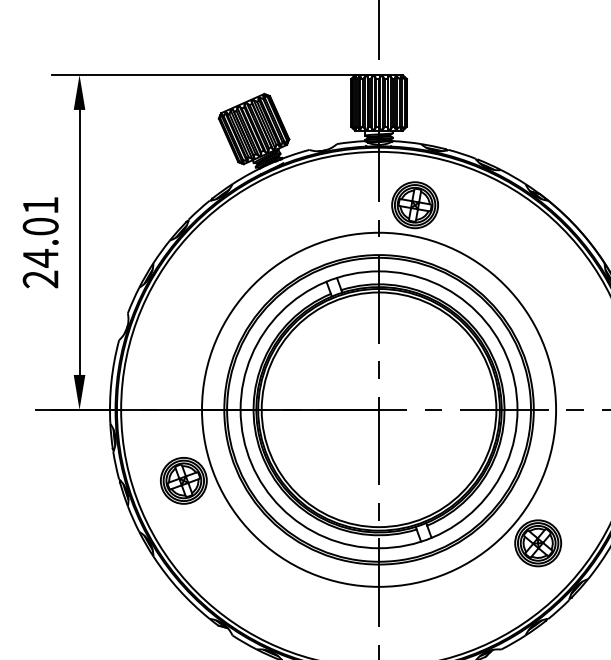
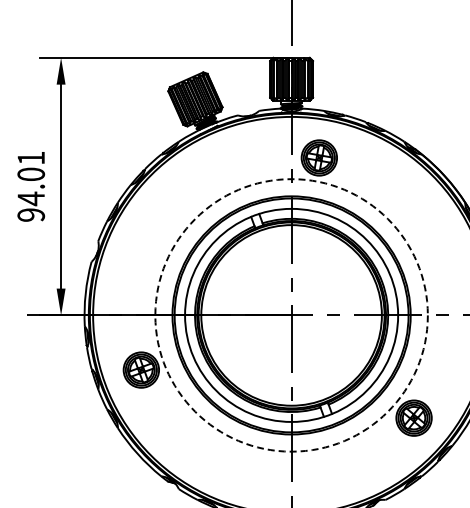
text: (41, 278) -> (31, 214), 24.01 -> 94.01
circle: (378, 409) -> (291, 315), solid -> dashed

